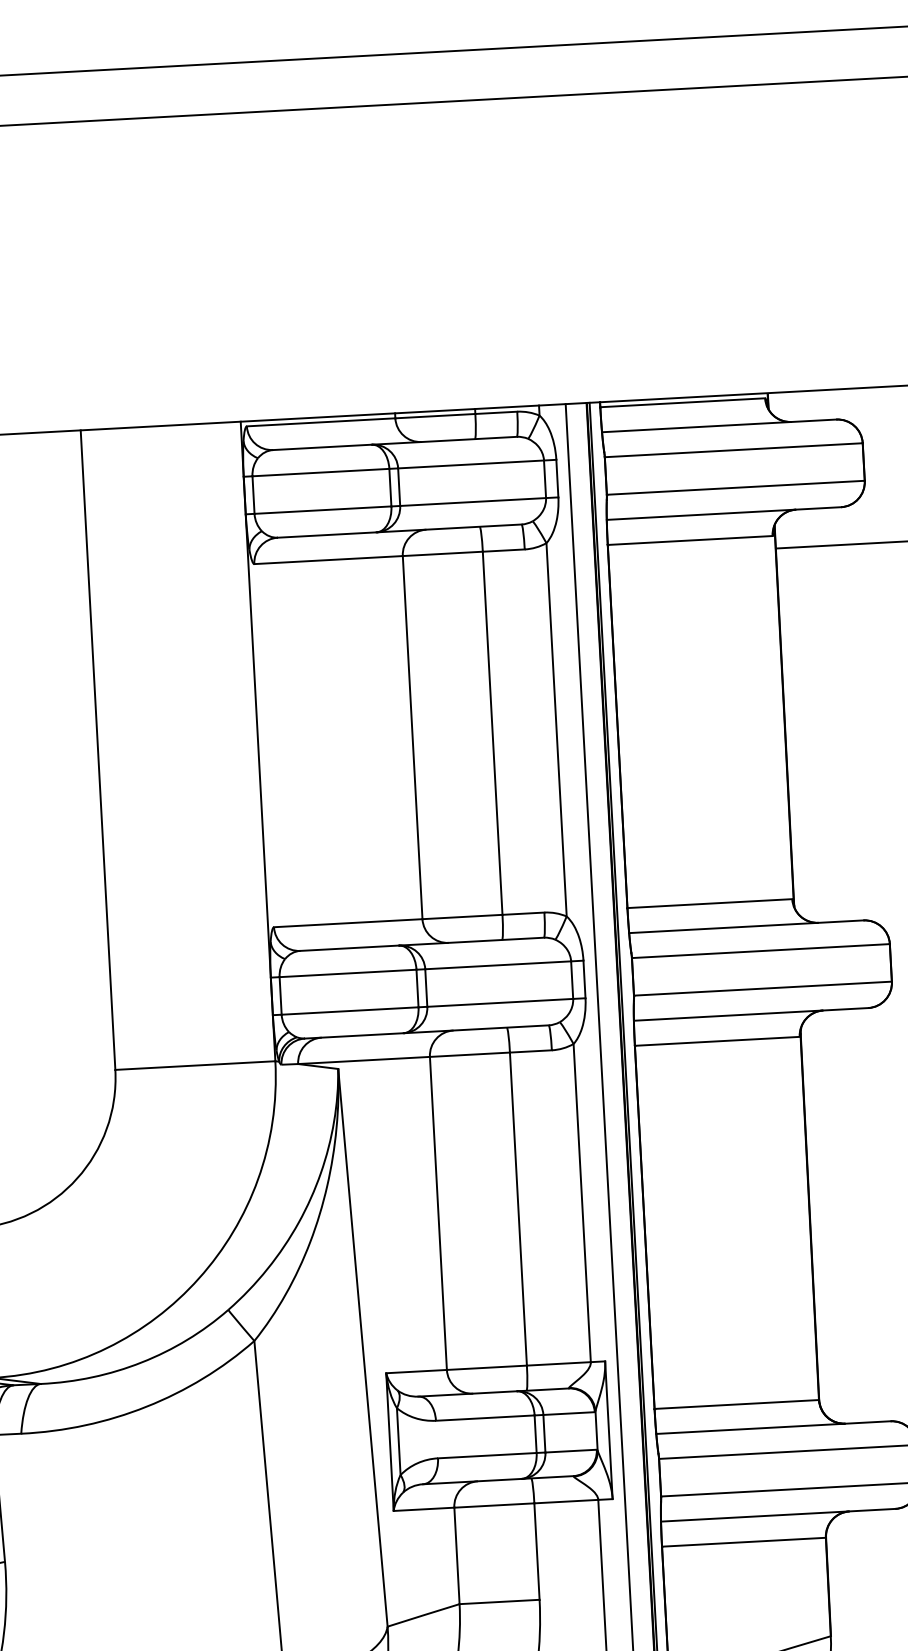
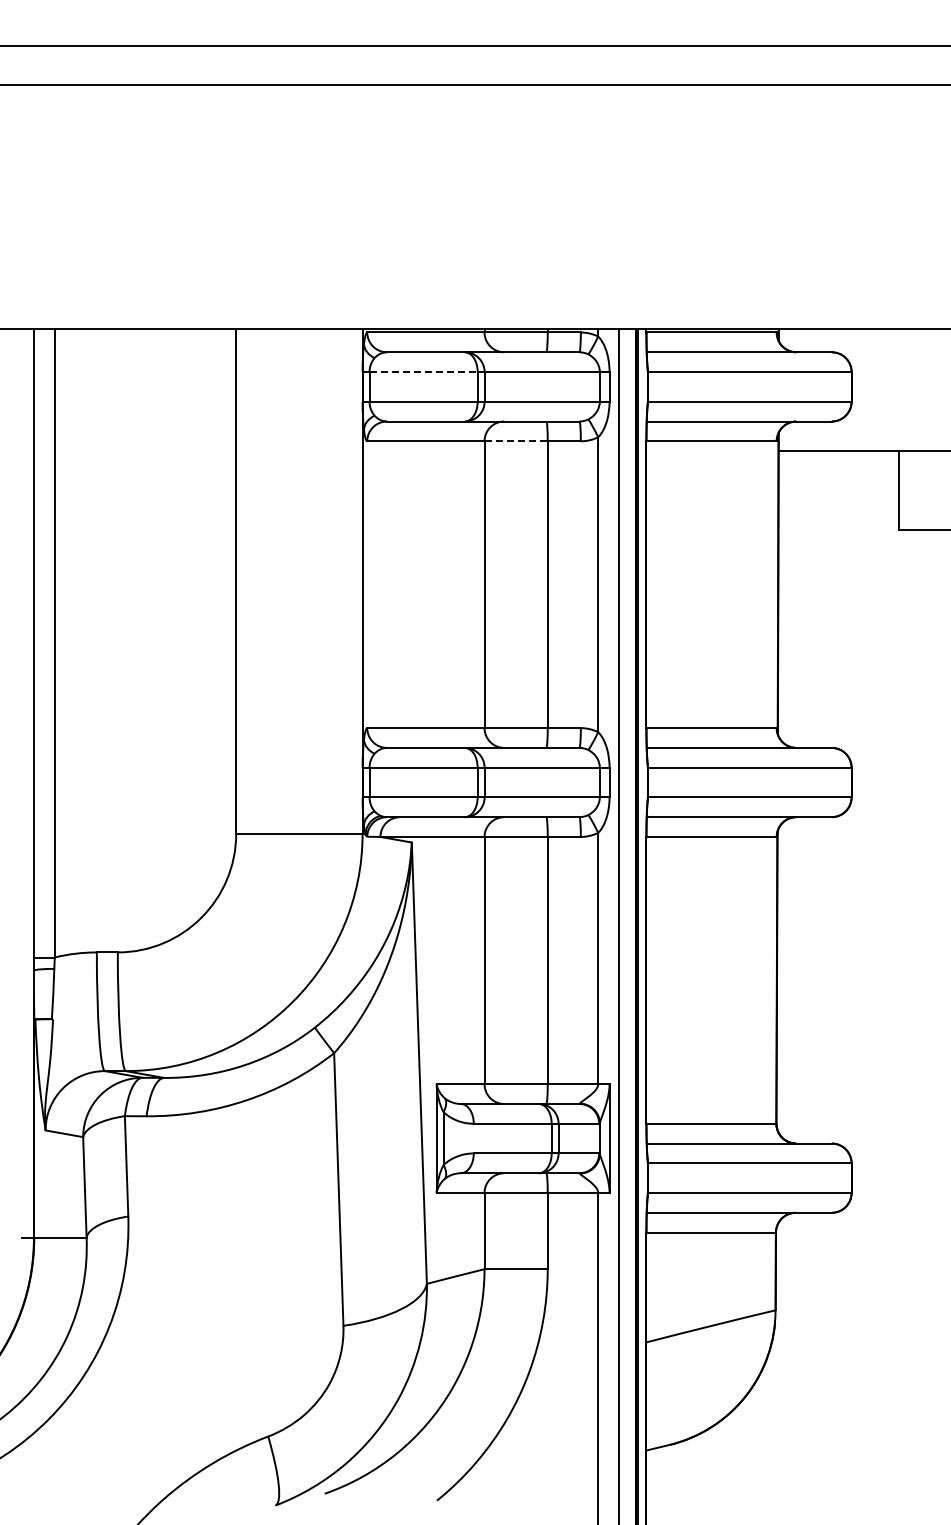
line: (322, 473) -> (424, 372), solid -> dashed
line: (443, 554) -> (516, 441), solid -> dashed

